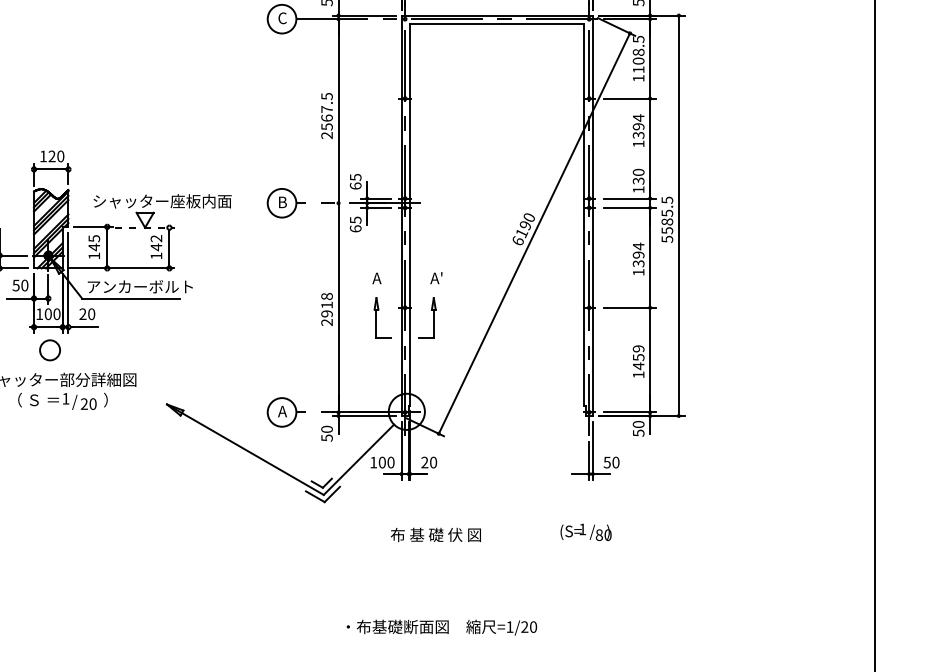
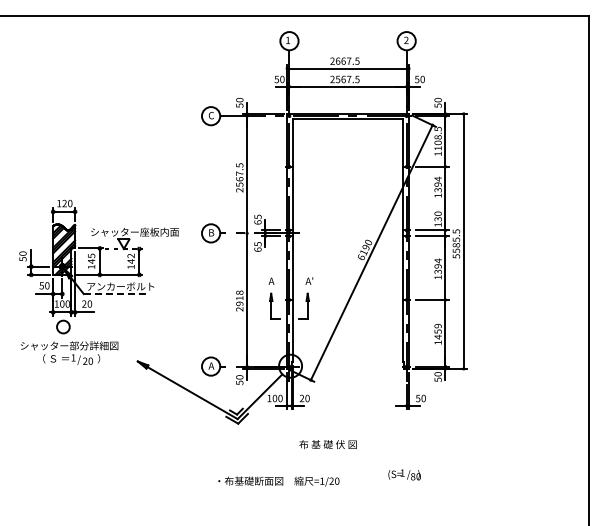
line: (131, 299) -> (115, 294), solid -> dashed
text: (585, 531) -> (404, 474), moved
text: (435, 534) -> (327, 444), moved
text: (441, 627) -> (278, 481), moved

